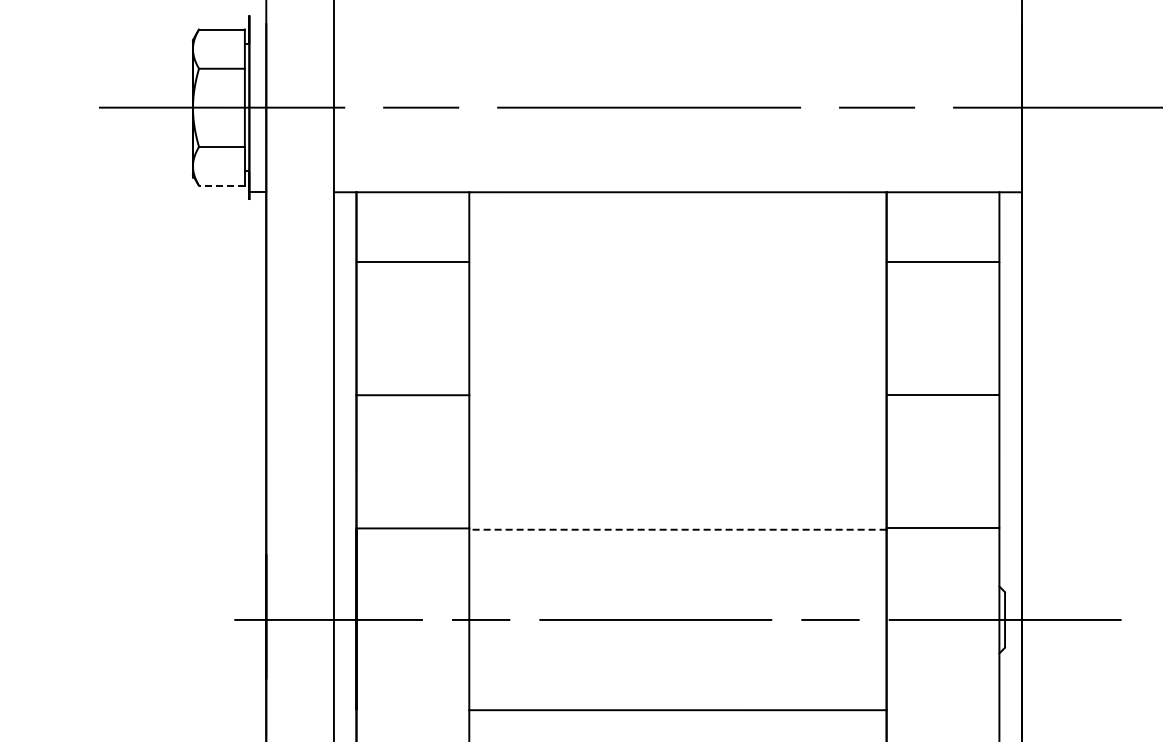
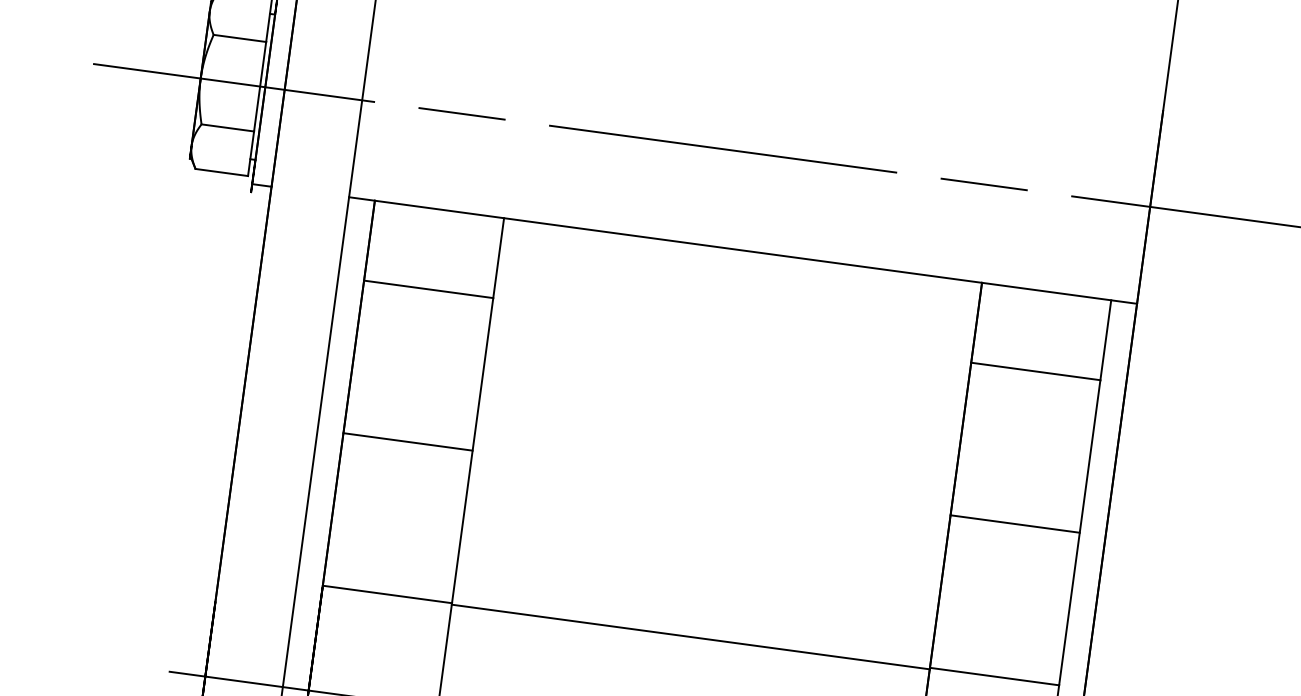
line: (221, 185) -> (221, 172), dashed -> solid
line: (677, 529) -> (690, 636), dashed -> solid

